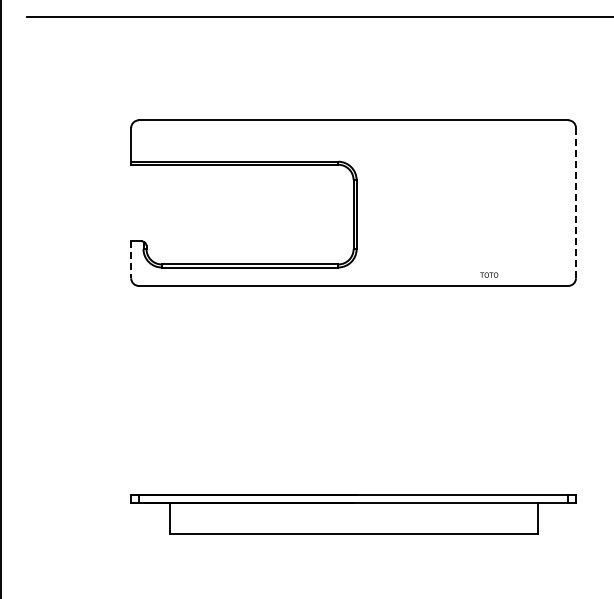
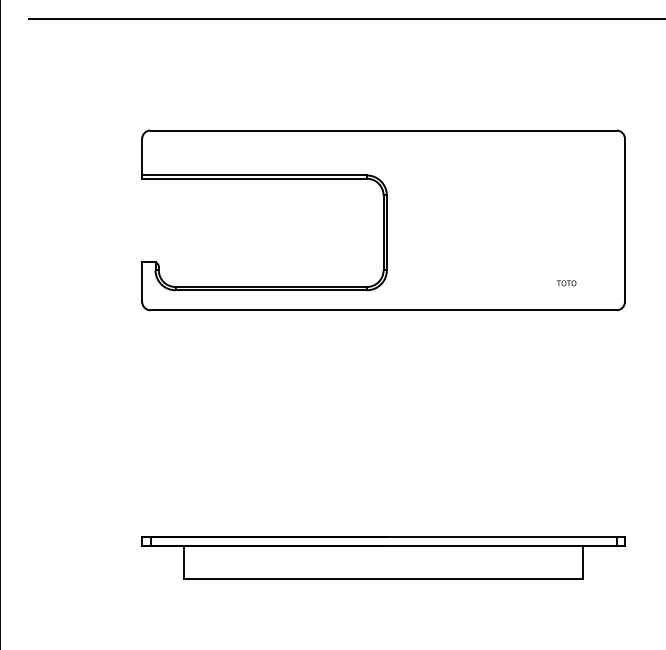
line: (576, 202) -> (625, 219), dashed -> solid
line: (131, 260) -> (142, 282), dashed -> solid
text: (489, 274) -> (566, 282), moved

